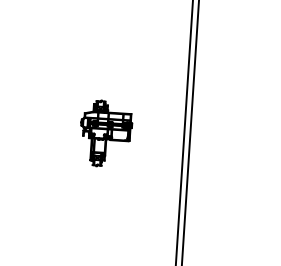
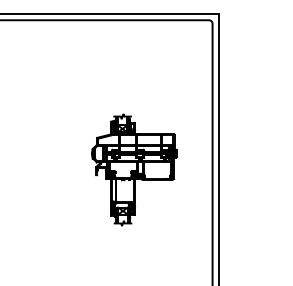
part: (106, 133) -> (134, 169), size x1.67

